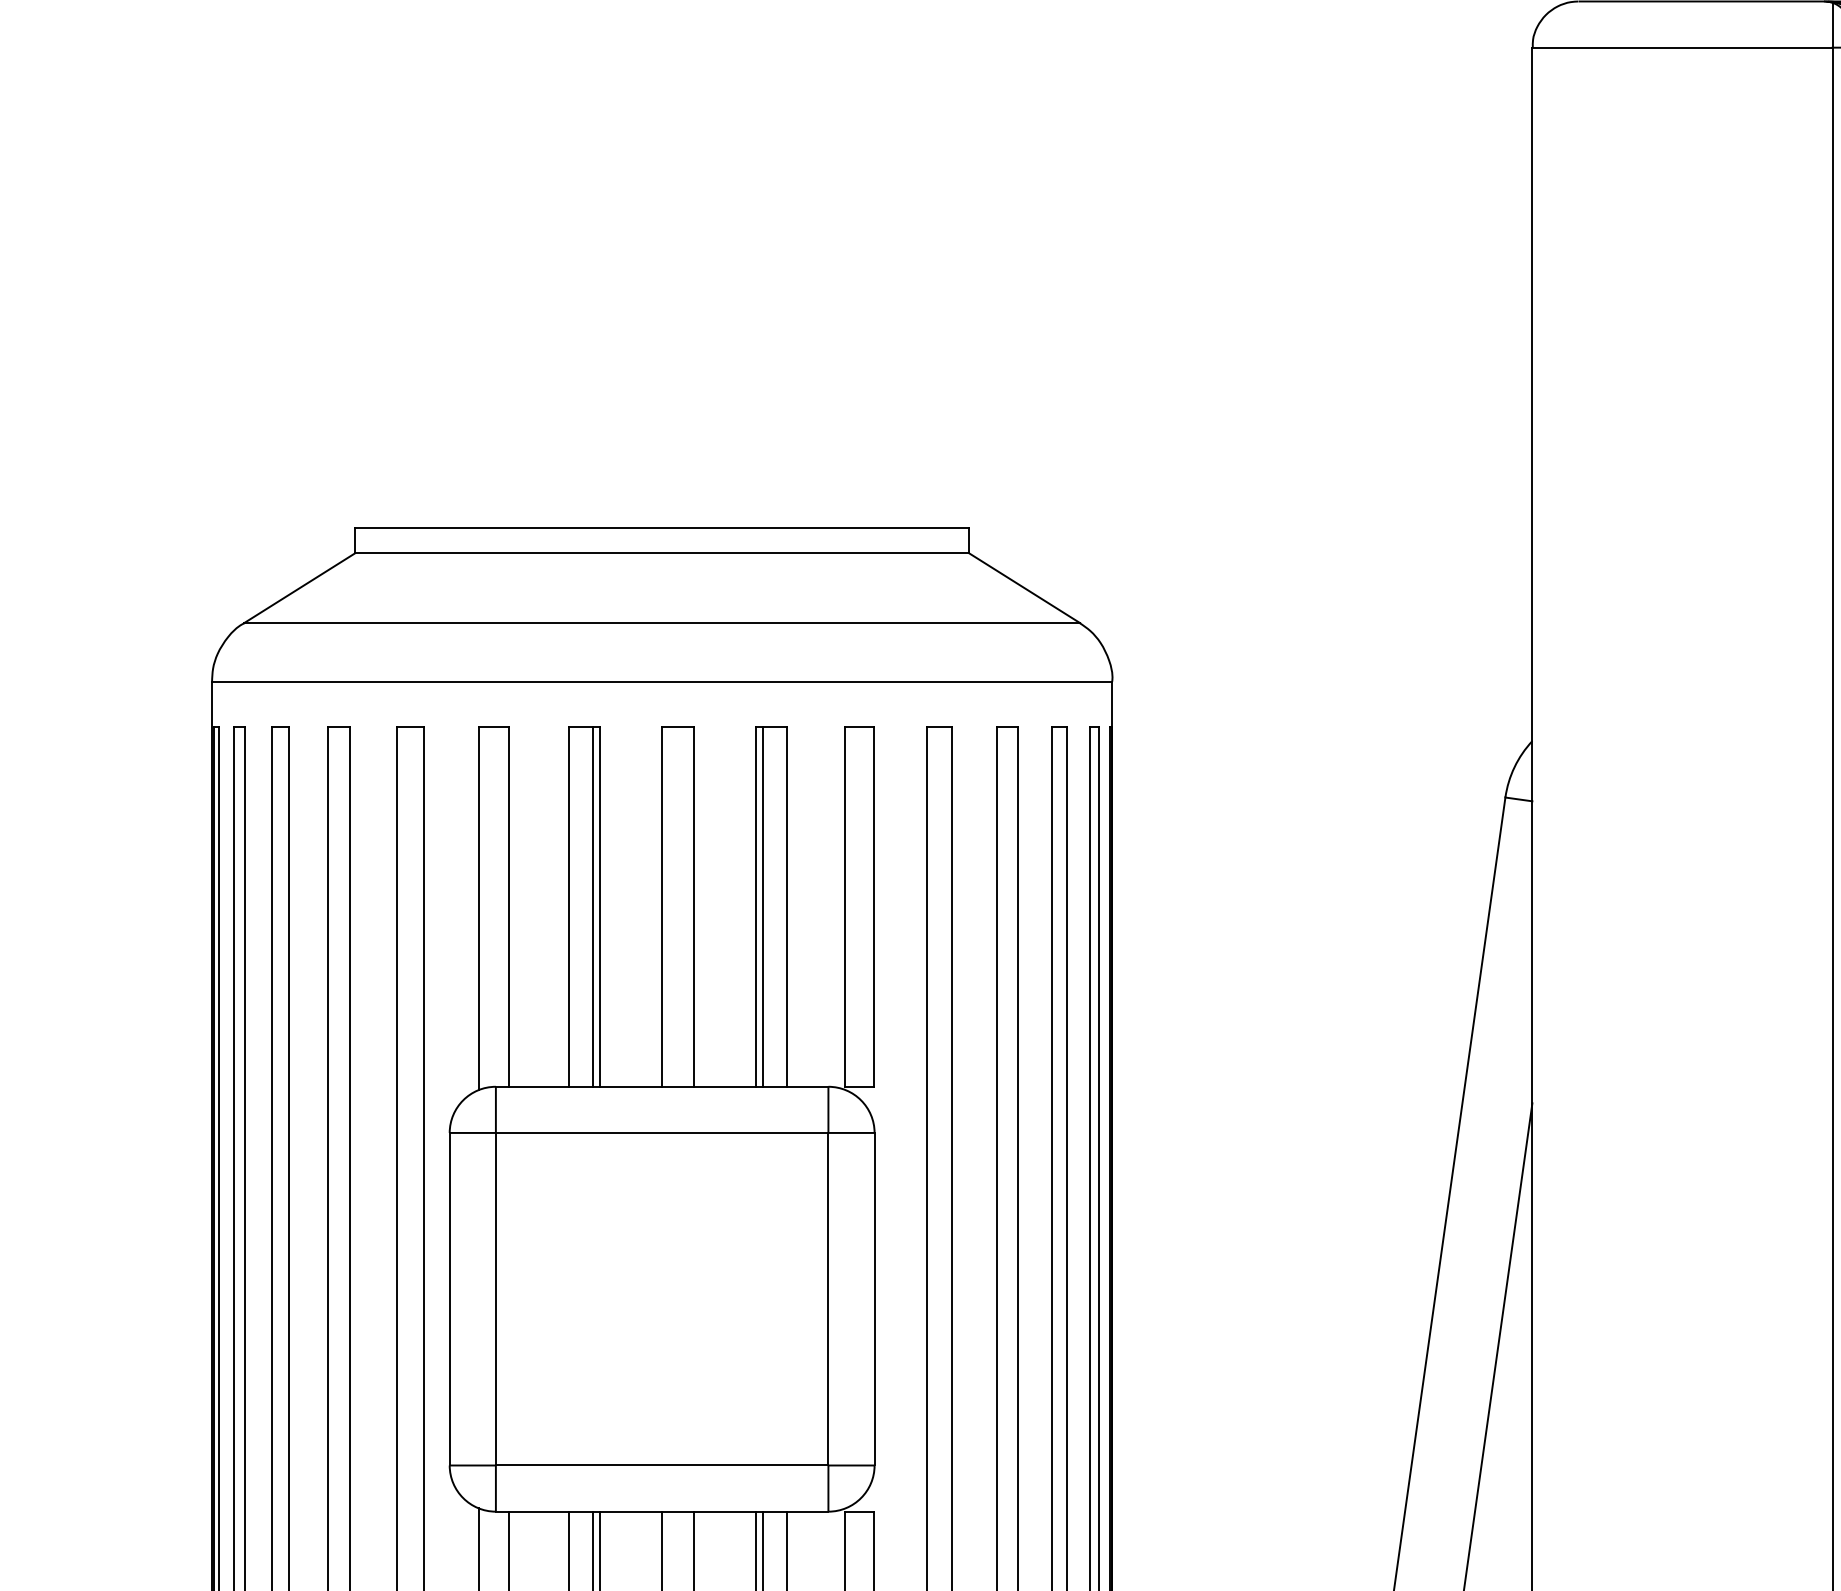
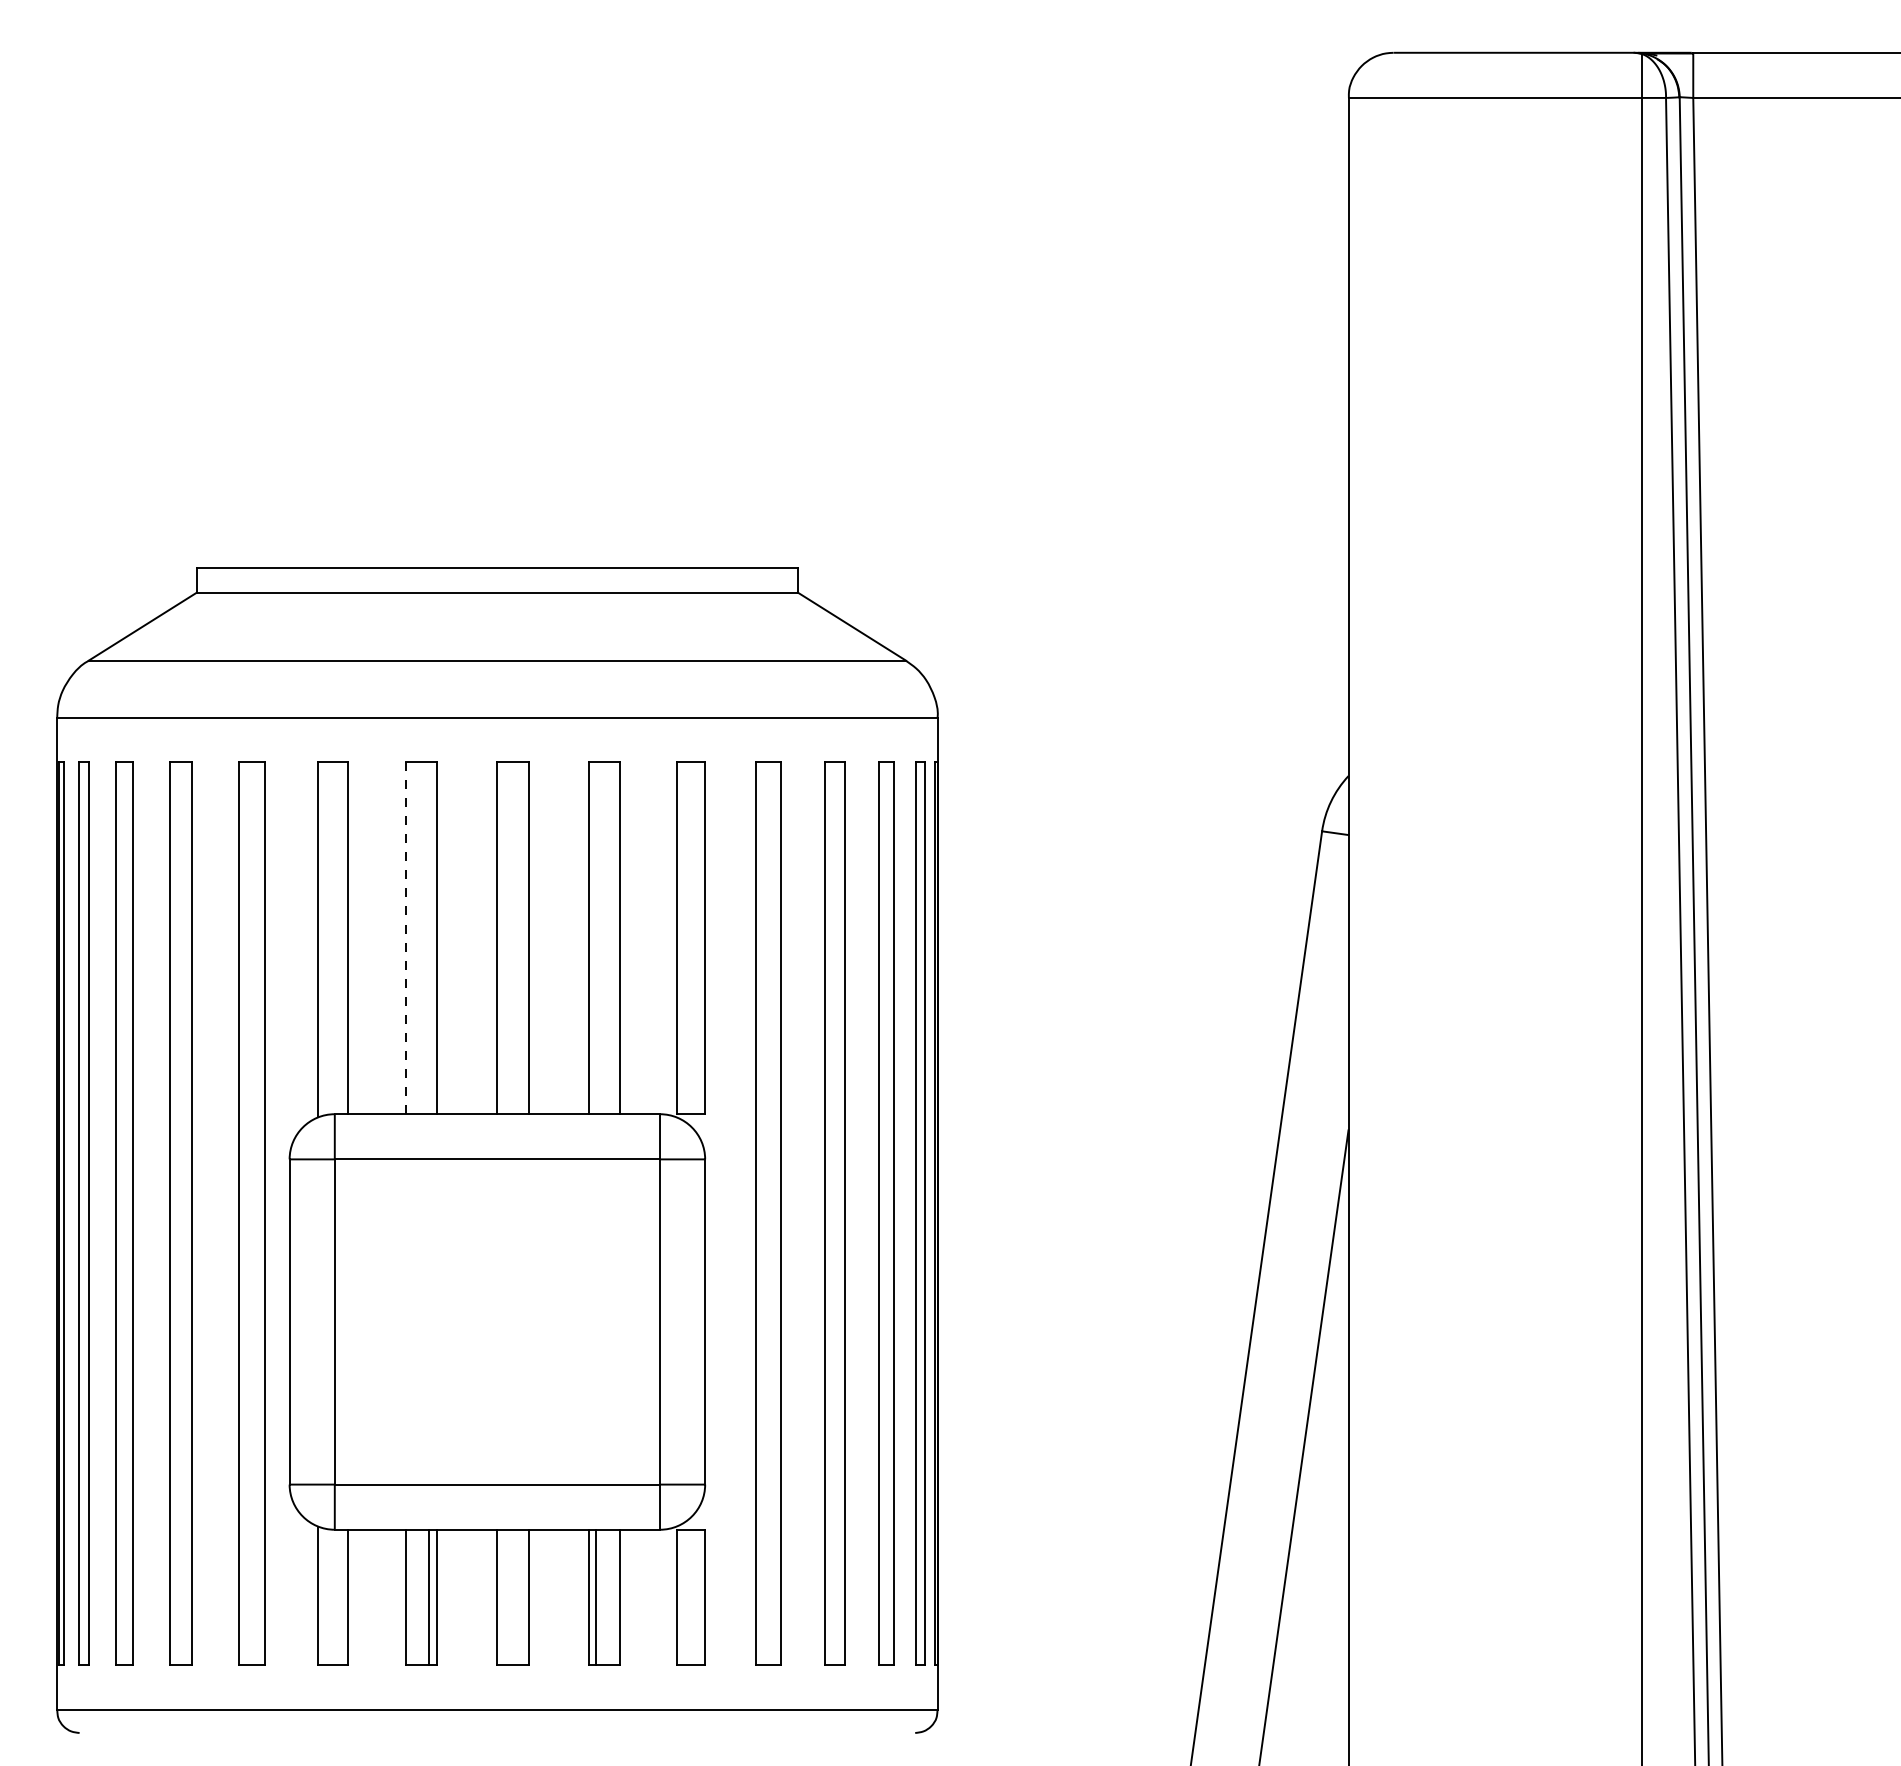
line: (592, 906) -> (429, 937), removed
line: (763, 906) -> (596, 937), removed
line: (568, 907) -> (405, 938), solid -> dashed

